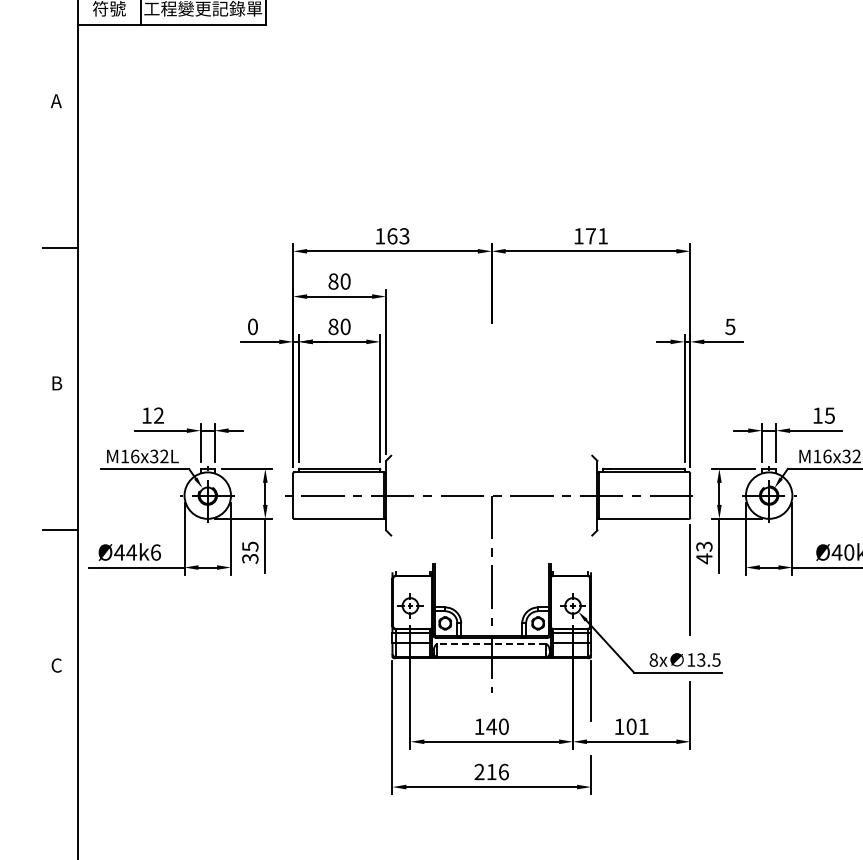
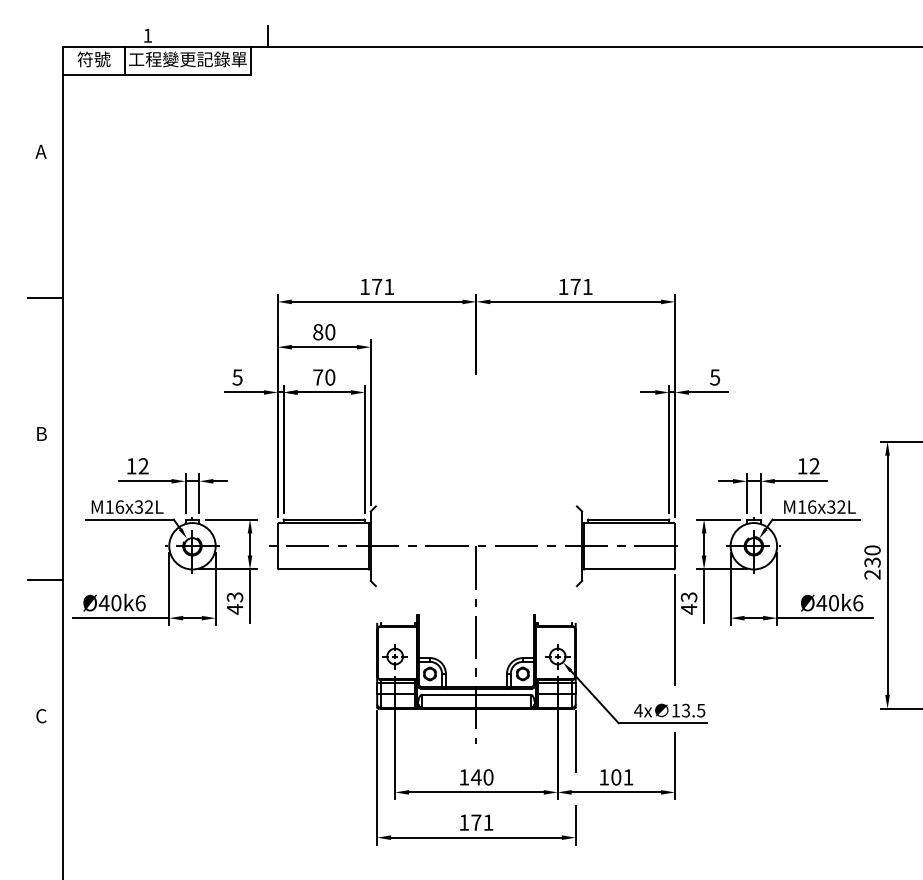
text: (398, 235) -> (383, 286), 163 -> 171
text: (252, 326) -> (237, 377), 0 -> 5
text: (333, 326) -> (318, 377), 80 -> 70
text: (829, 415) -> (814, 466), 15 -> 12
text: (130, 551) -> (115, 602), Ø44k6 -> Ø40k6
text: (249, 552) -> (234, 603), 35 -> 43
line: (491, 643) -> (476, 694), dashed -> solid
text: (653, 659) -> (638, 710), 8x -> 4x
text: (491, 771) -> (476, 822), 216 -> 171

